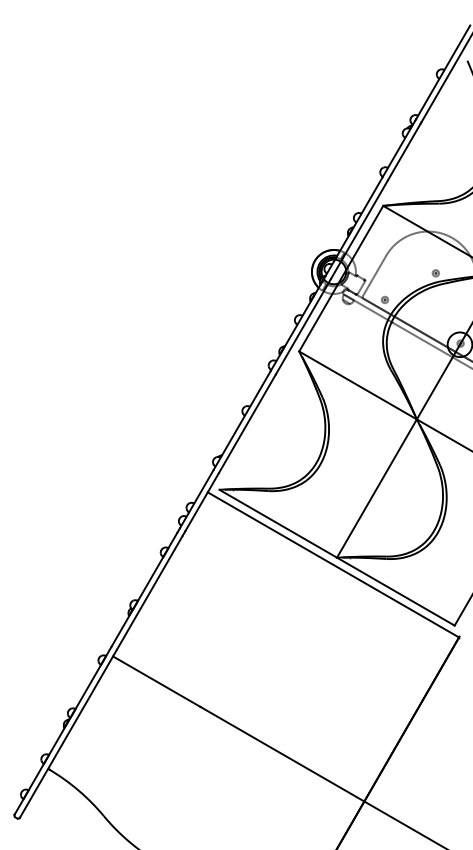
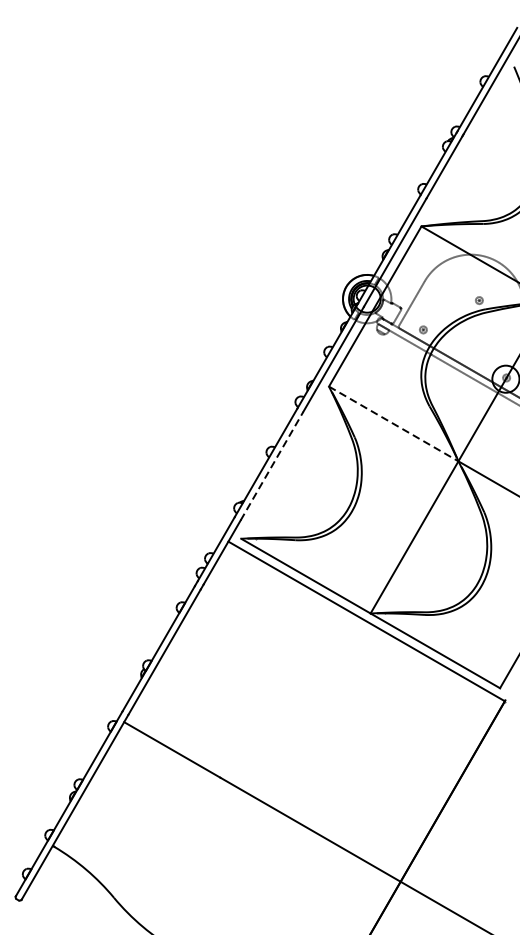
line: (358, 385) -> (394, 424), solid -> dashed
line: (247, 423) -> (272, 465), solid -> dashed

